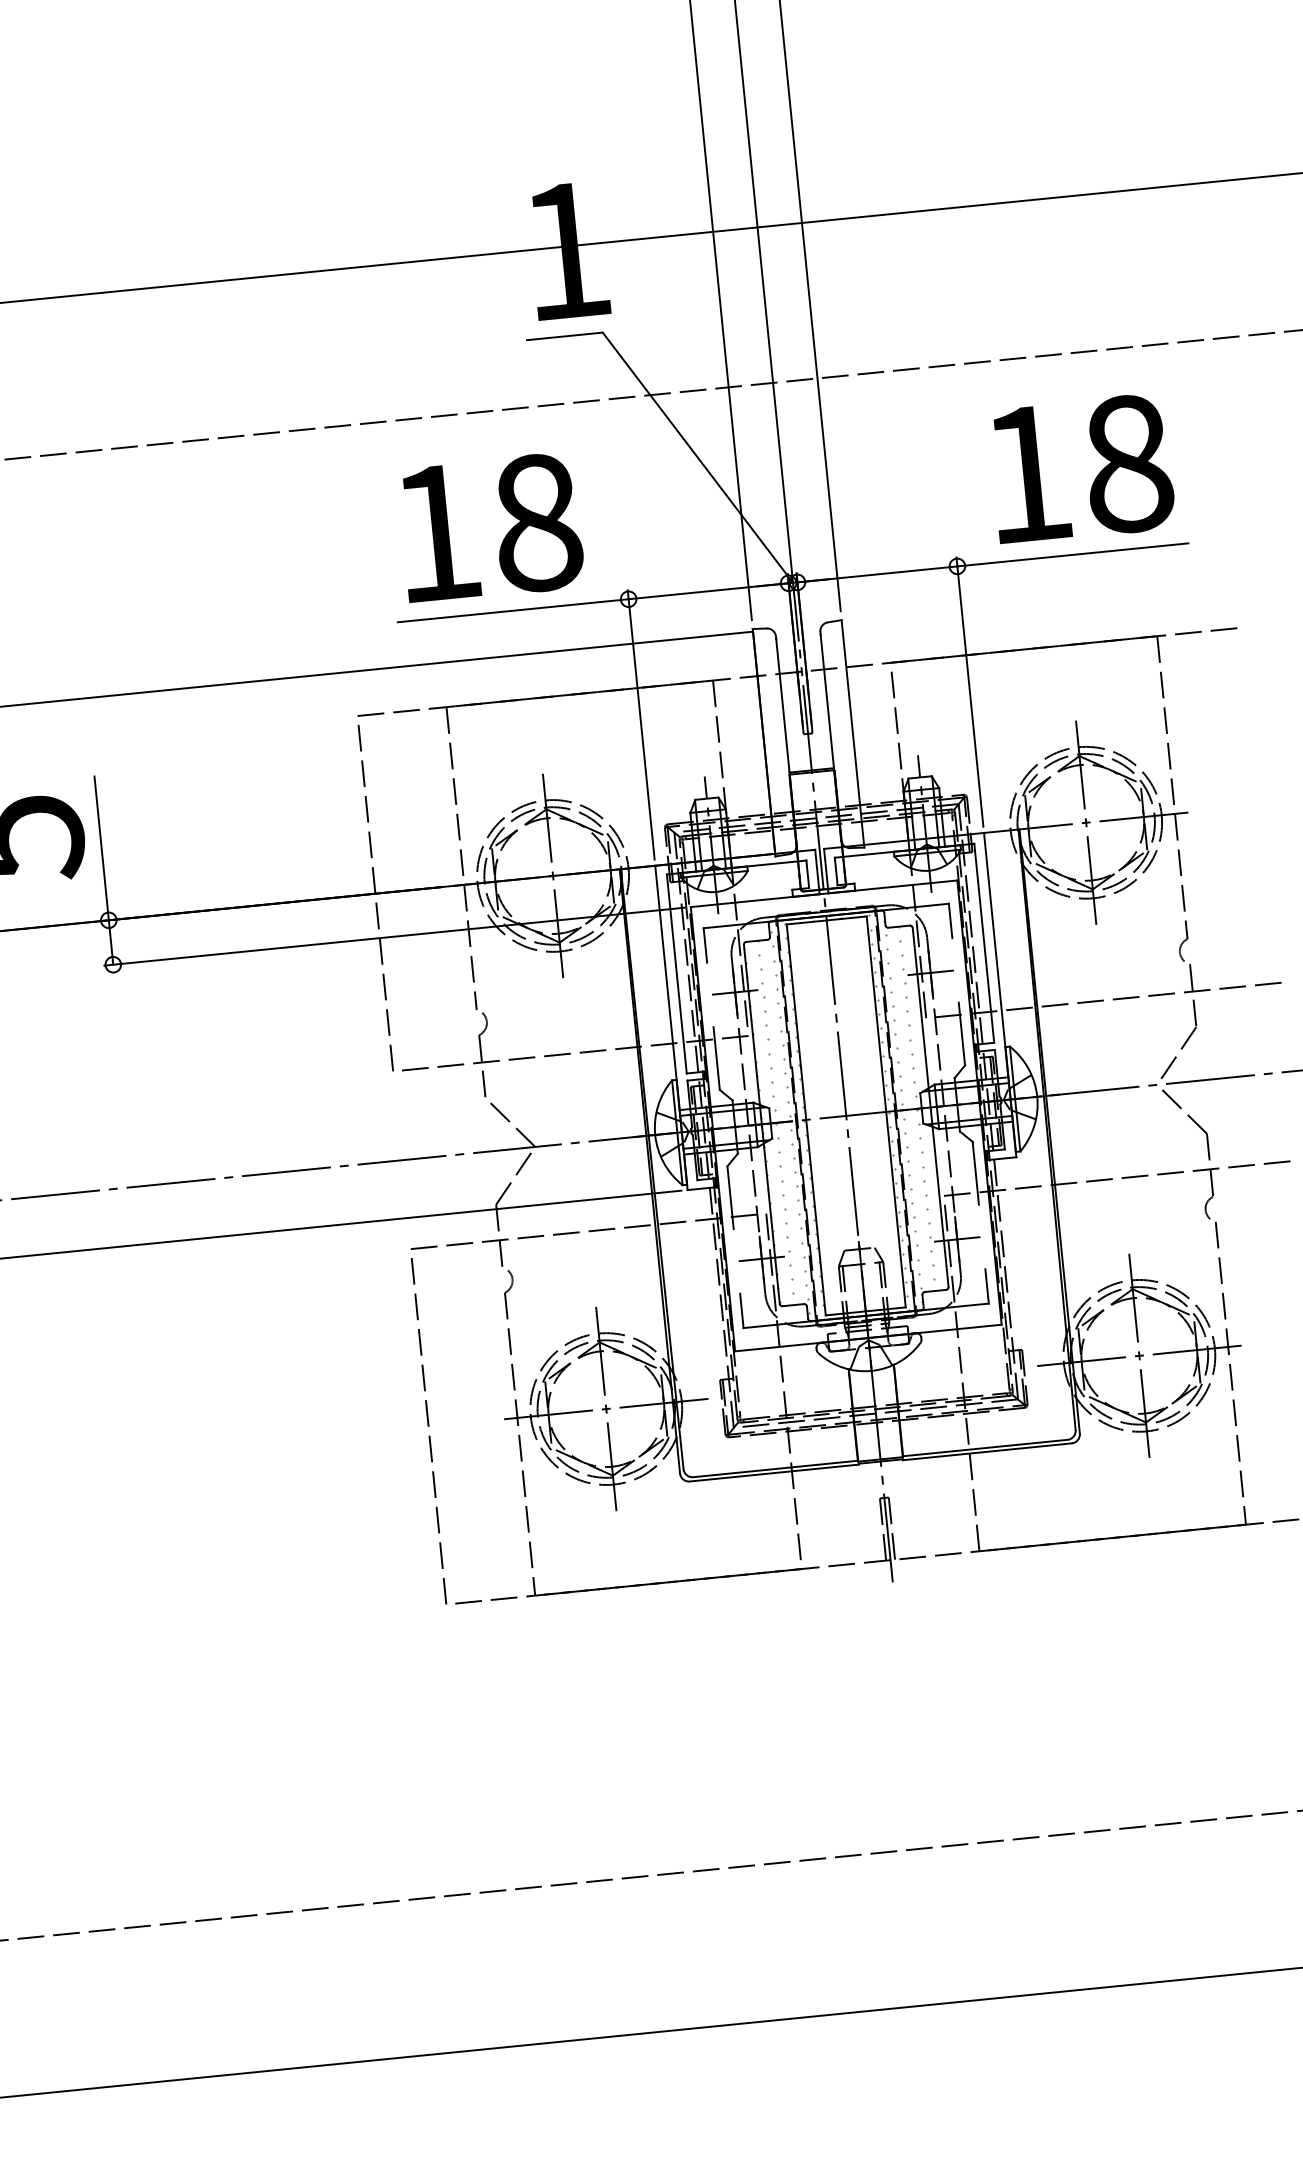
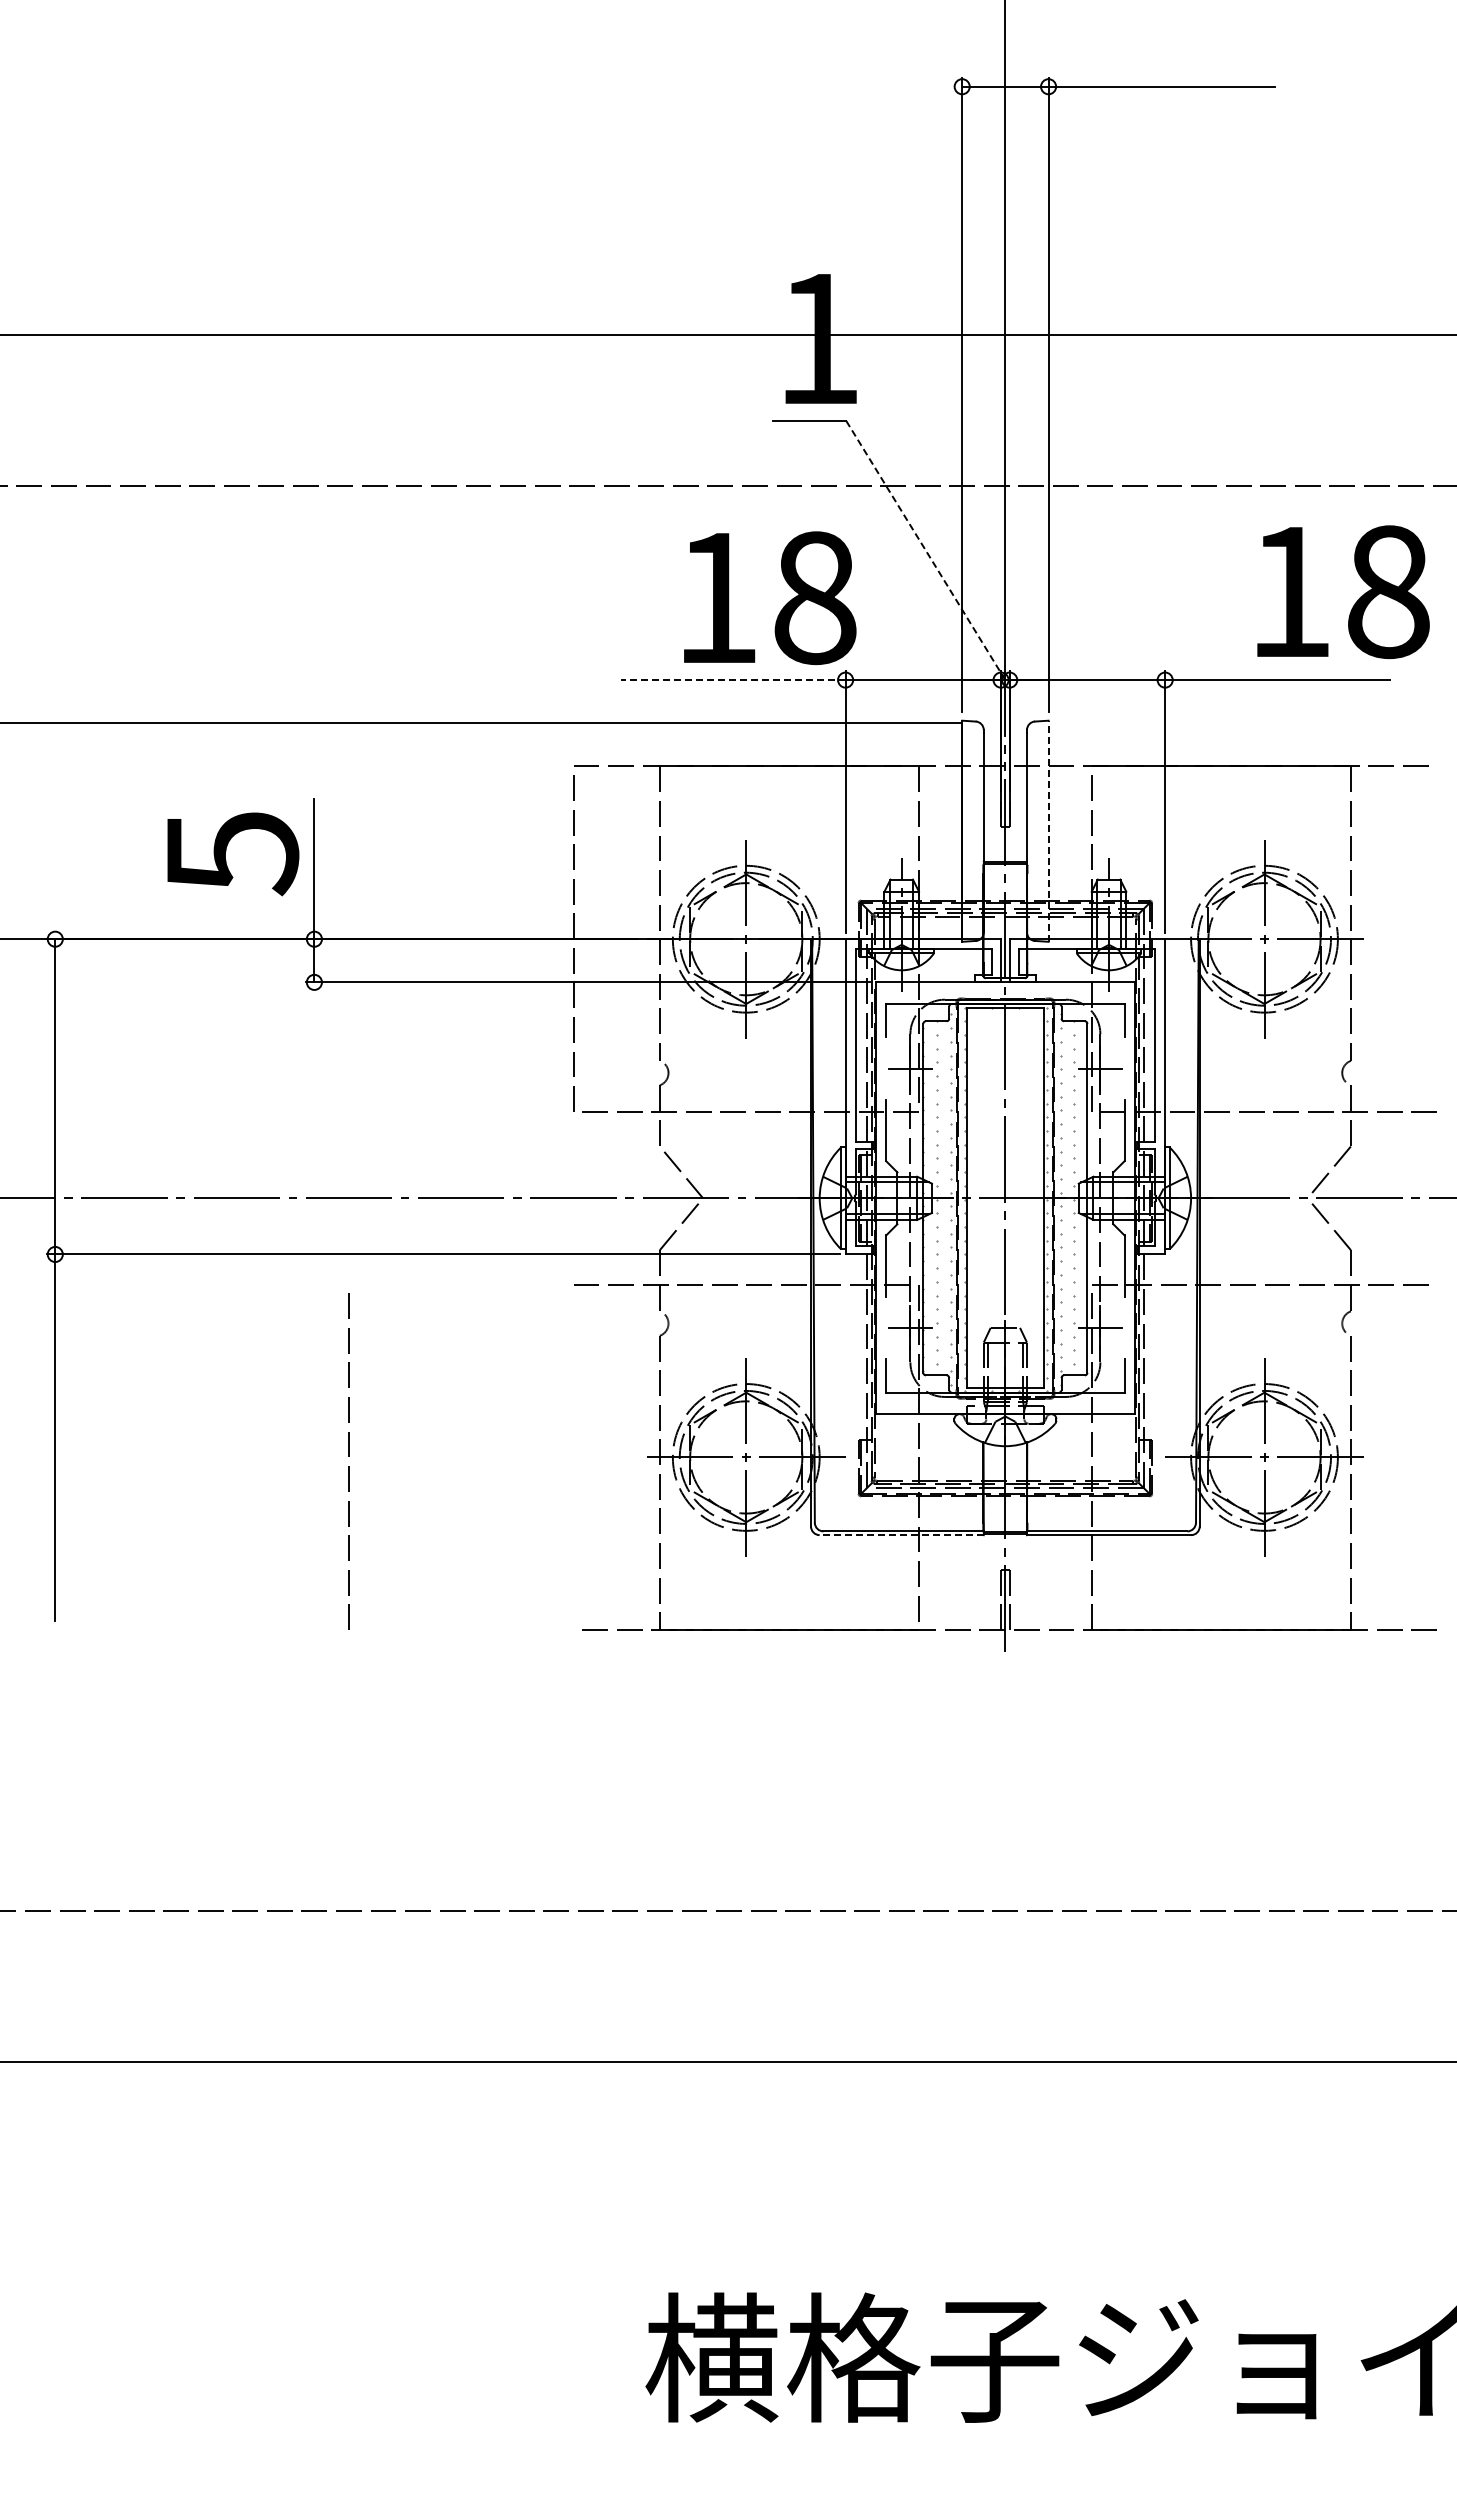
line: (697, 457) -> (925, 550), solid -> dashed
text: (1082, 469) -> (1343, 592), moved
text: (491, 527) -> (770, 597), moved
line: (512, 611) -> (732, 680), solid -> dashed
line: (852, 734) -> (1048, 831), solid -> dashed
line: (428, 1425) -> (348, 1456), moved
line: (773, 1473) -> (901, 1535), solid -> dashed

